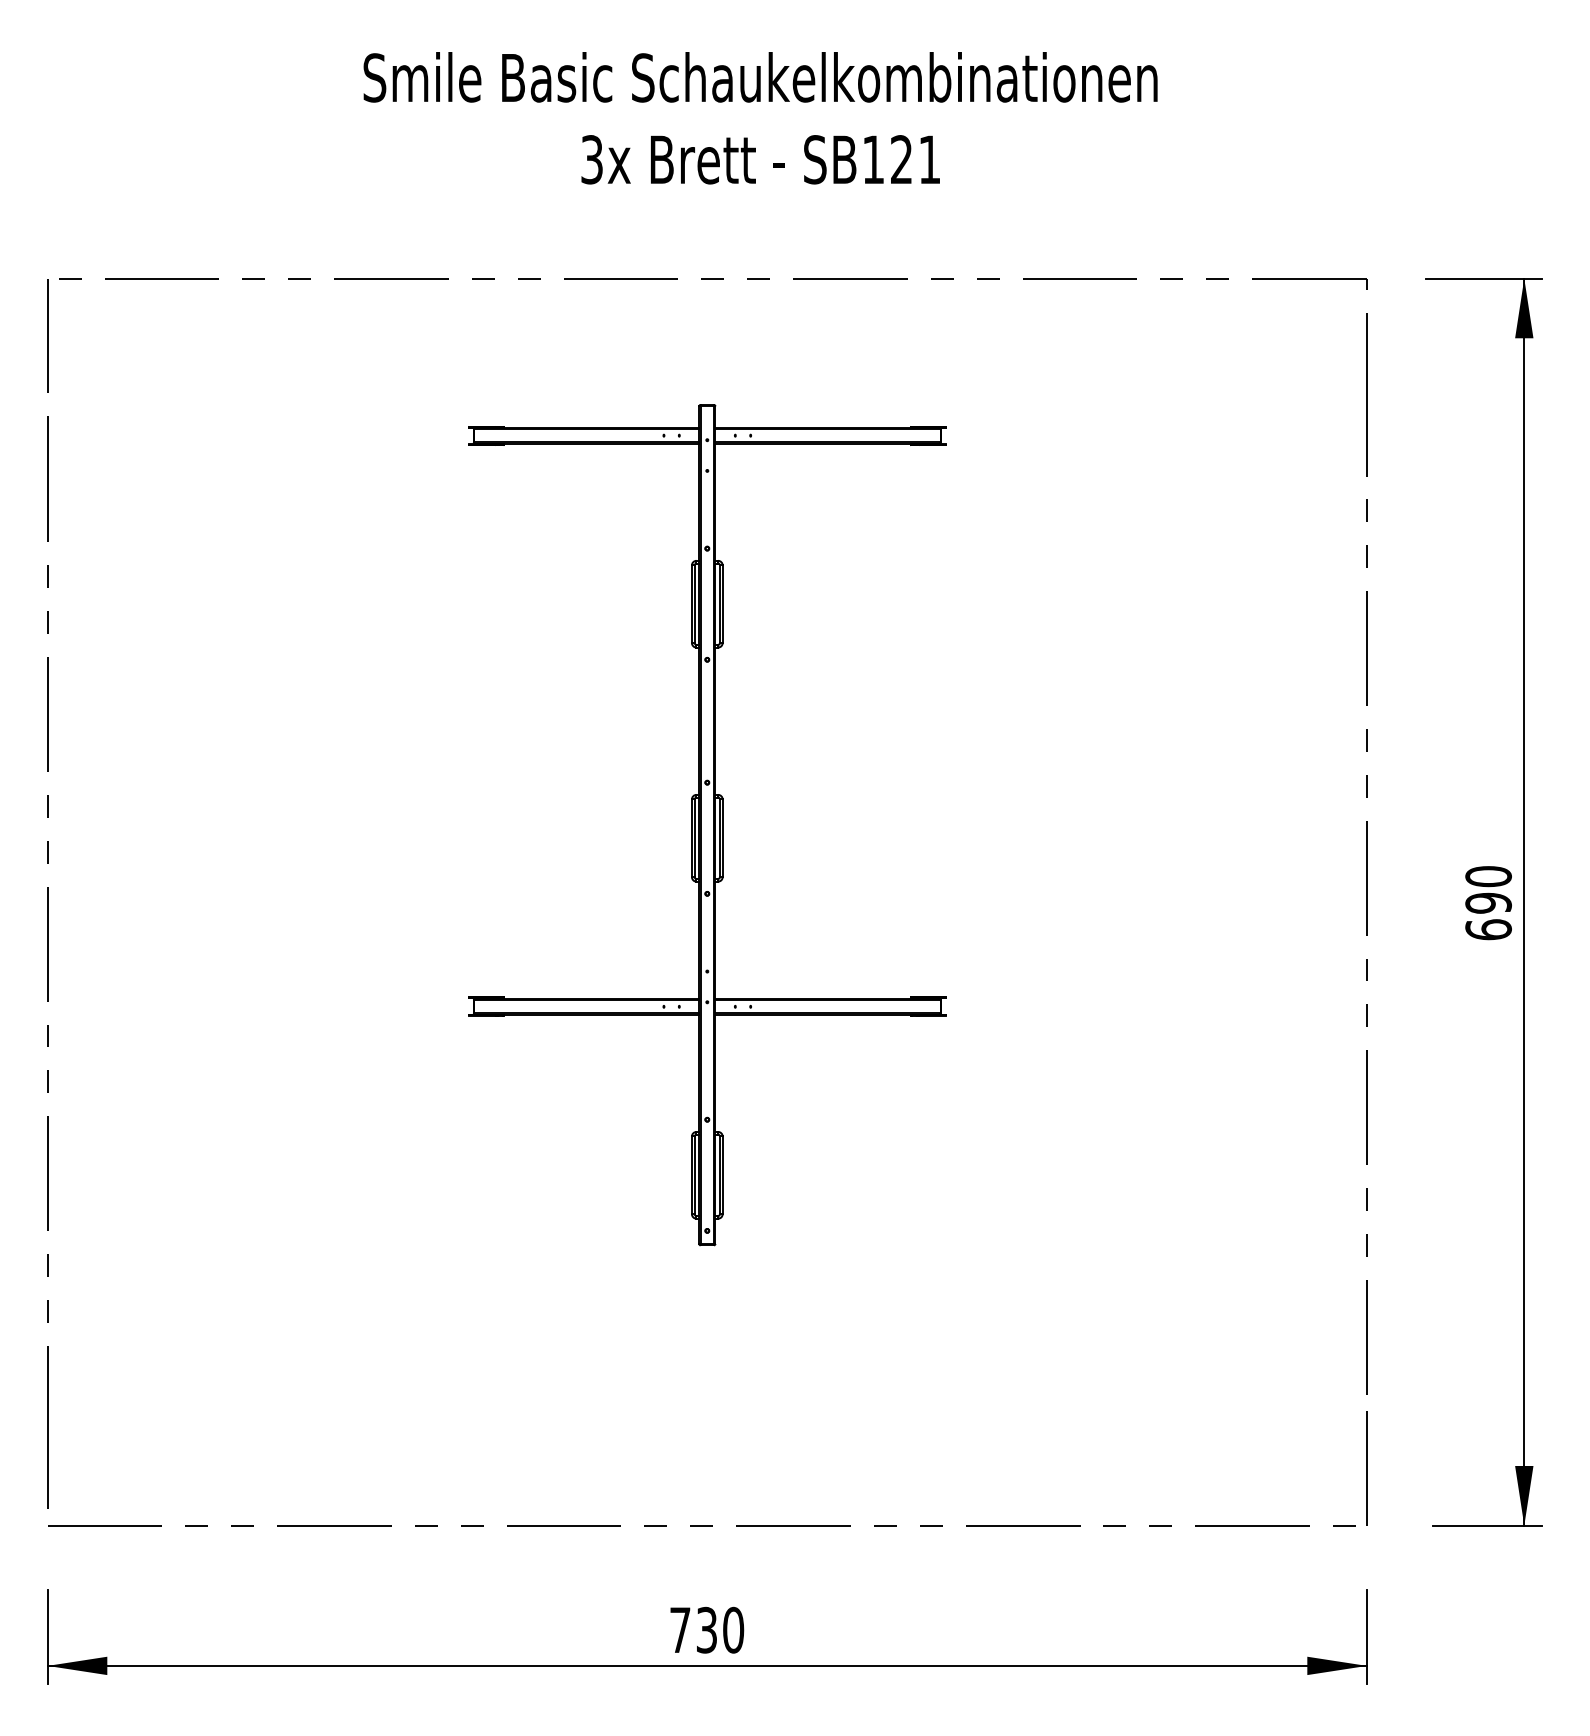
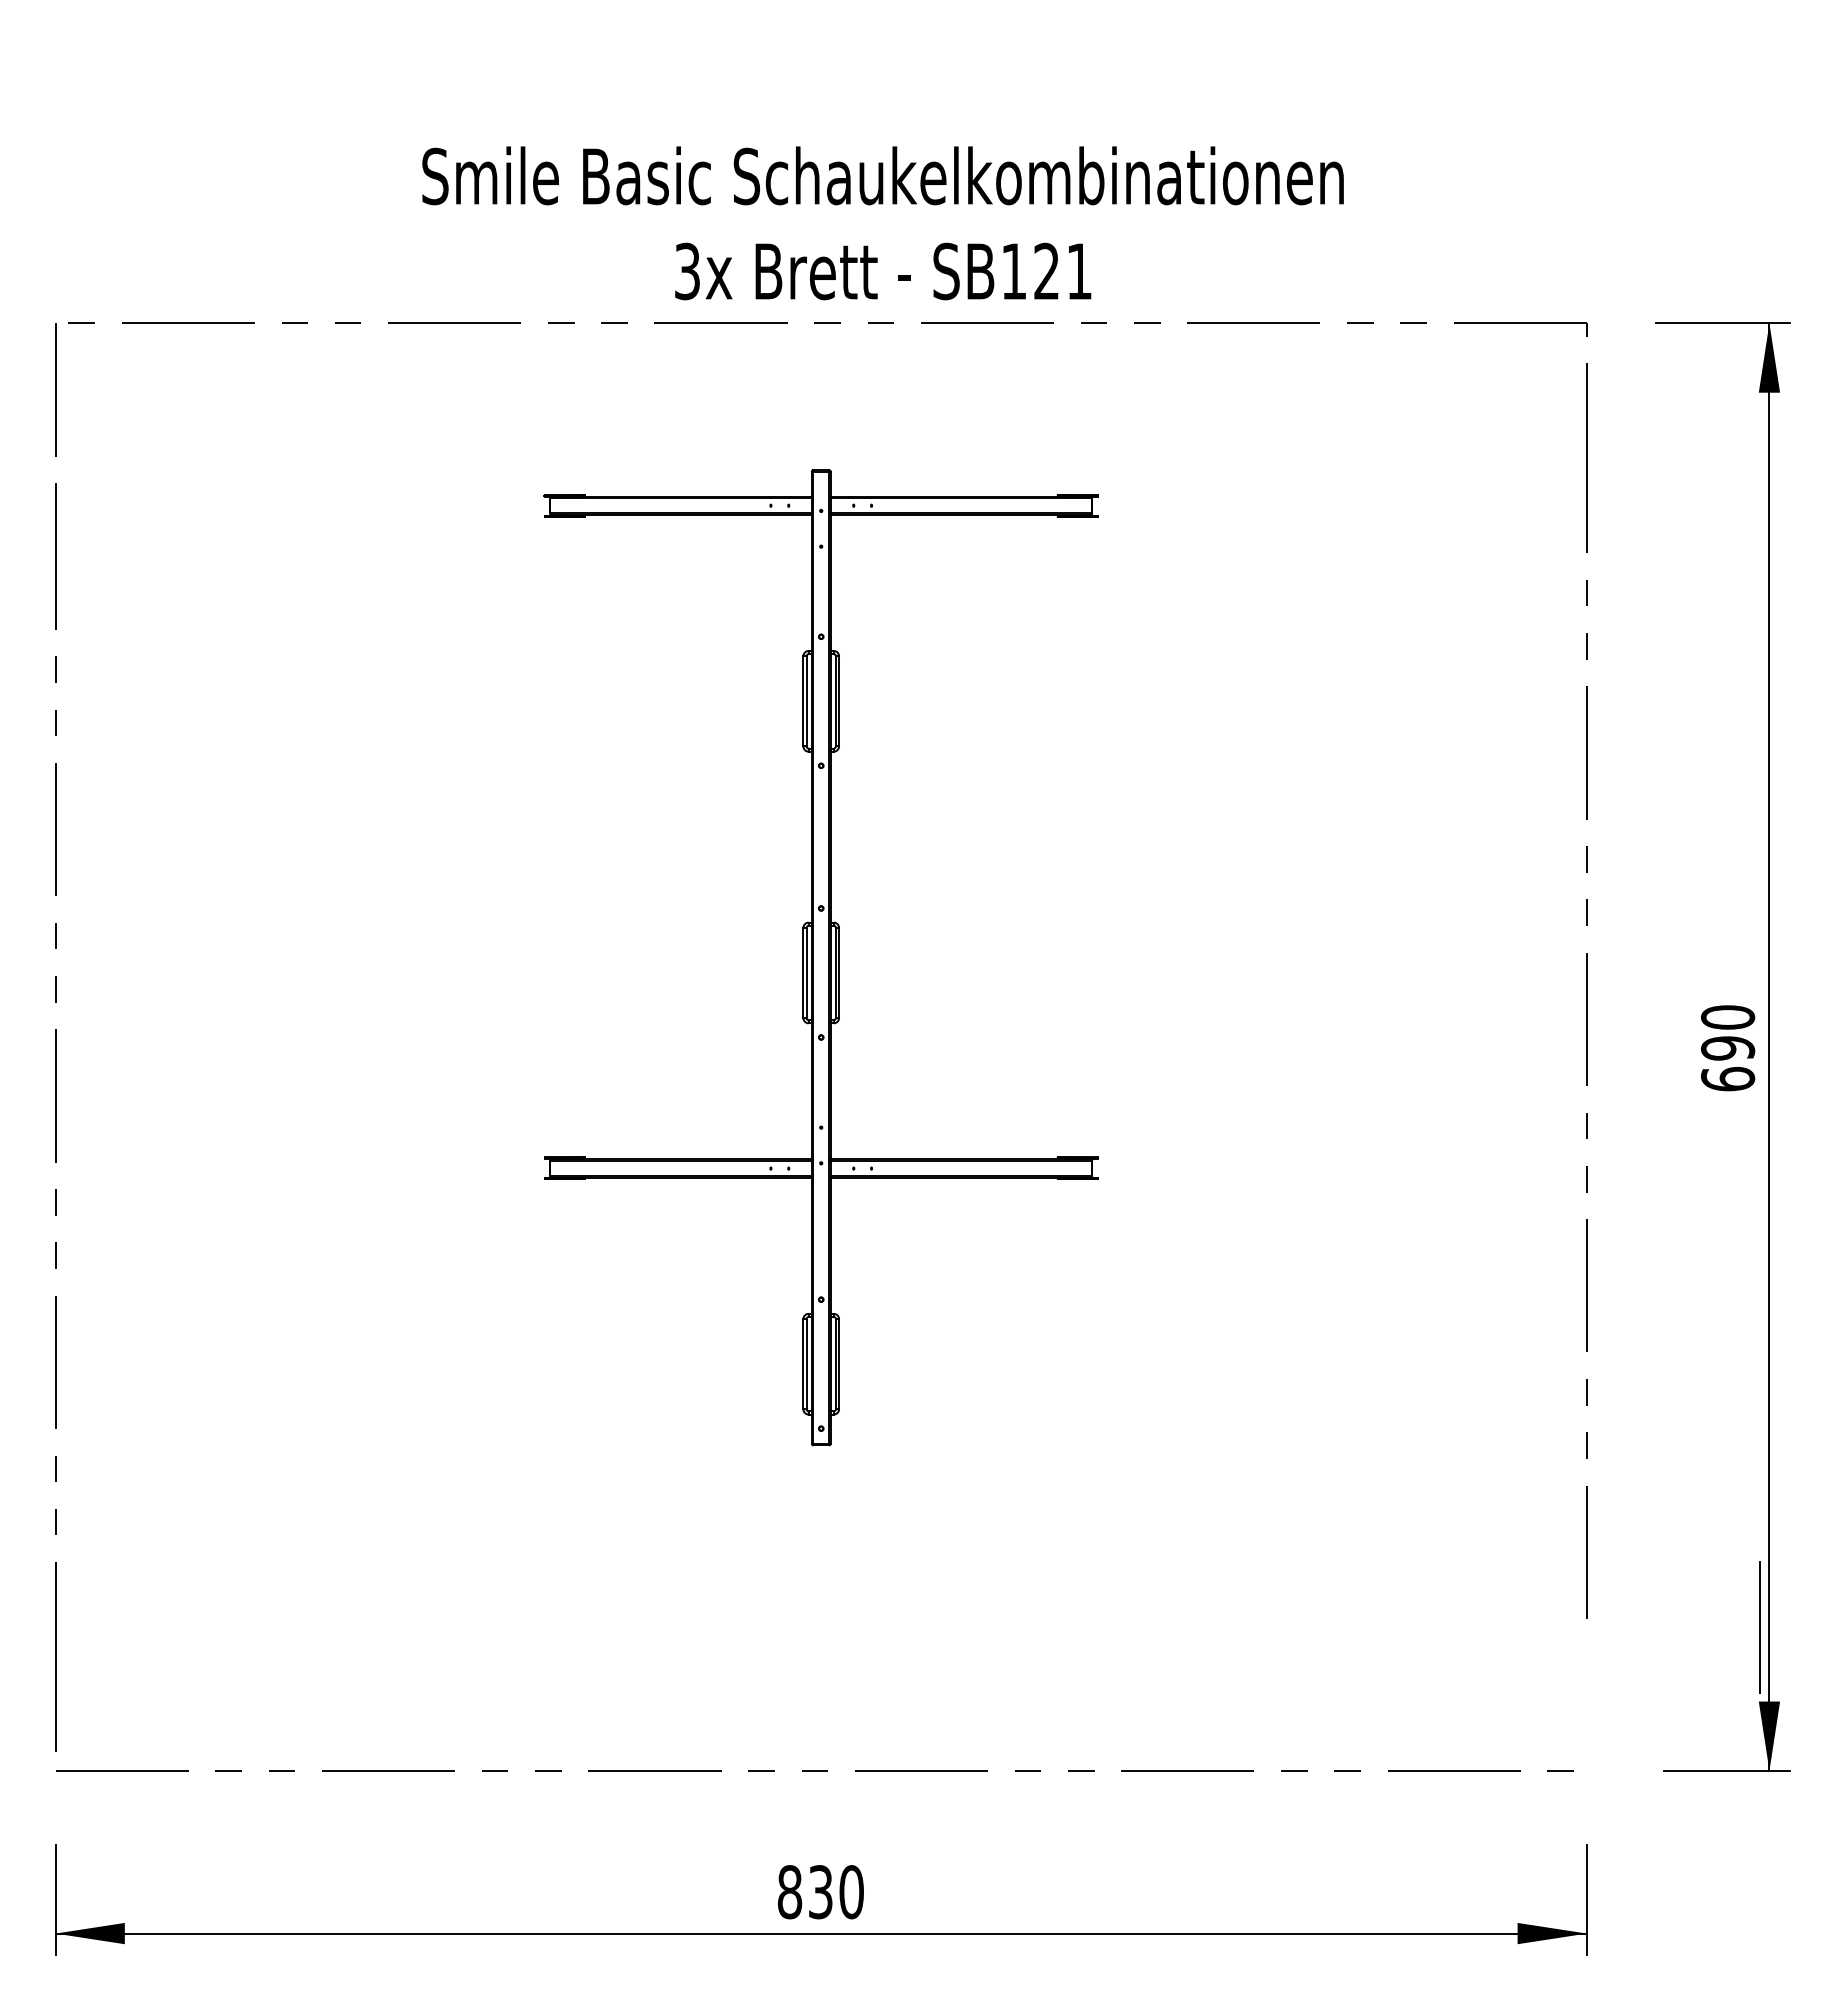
text: (760, 118) -> (882, 223), moved
line: (1366, 1468) -> (1759, 1627), moved
text: (680, 1630) -> (790, 1892), 730 -> 830

